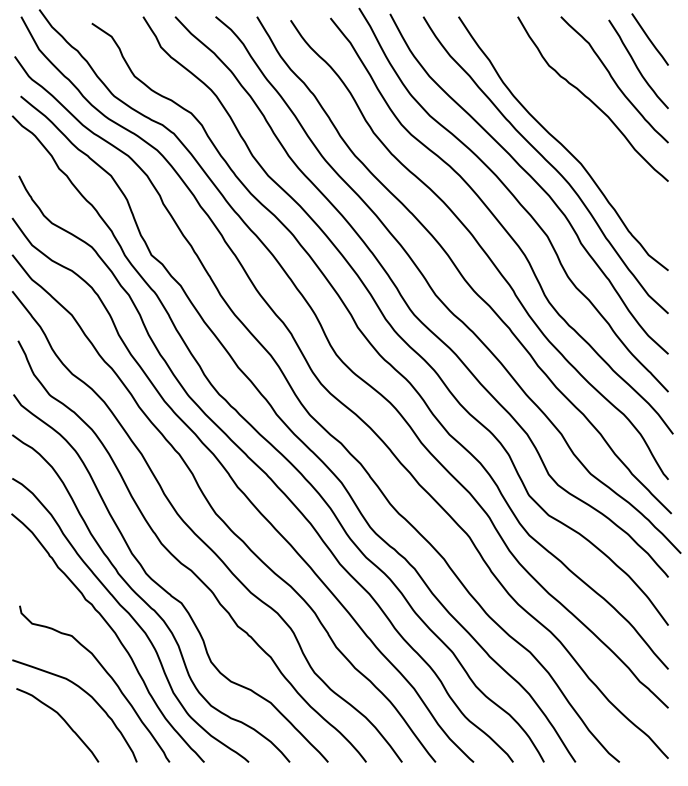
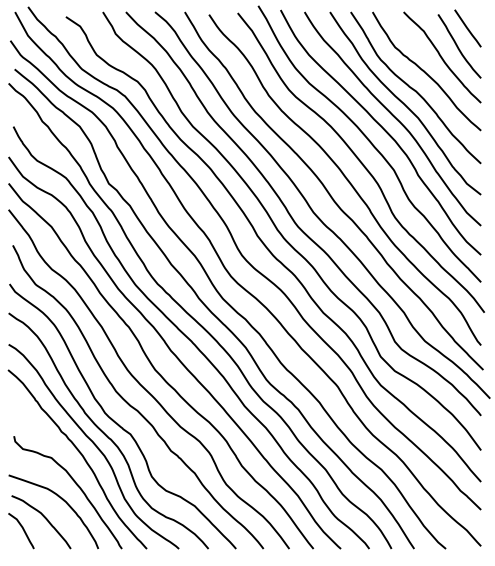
curve: (575, 123) -> (414, 88), added
curve: (32, 736) -> (23, 530), added

